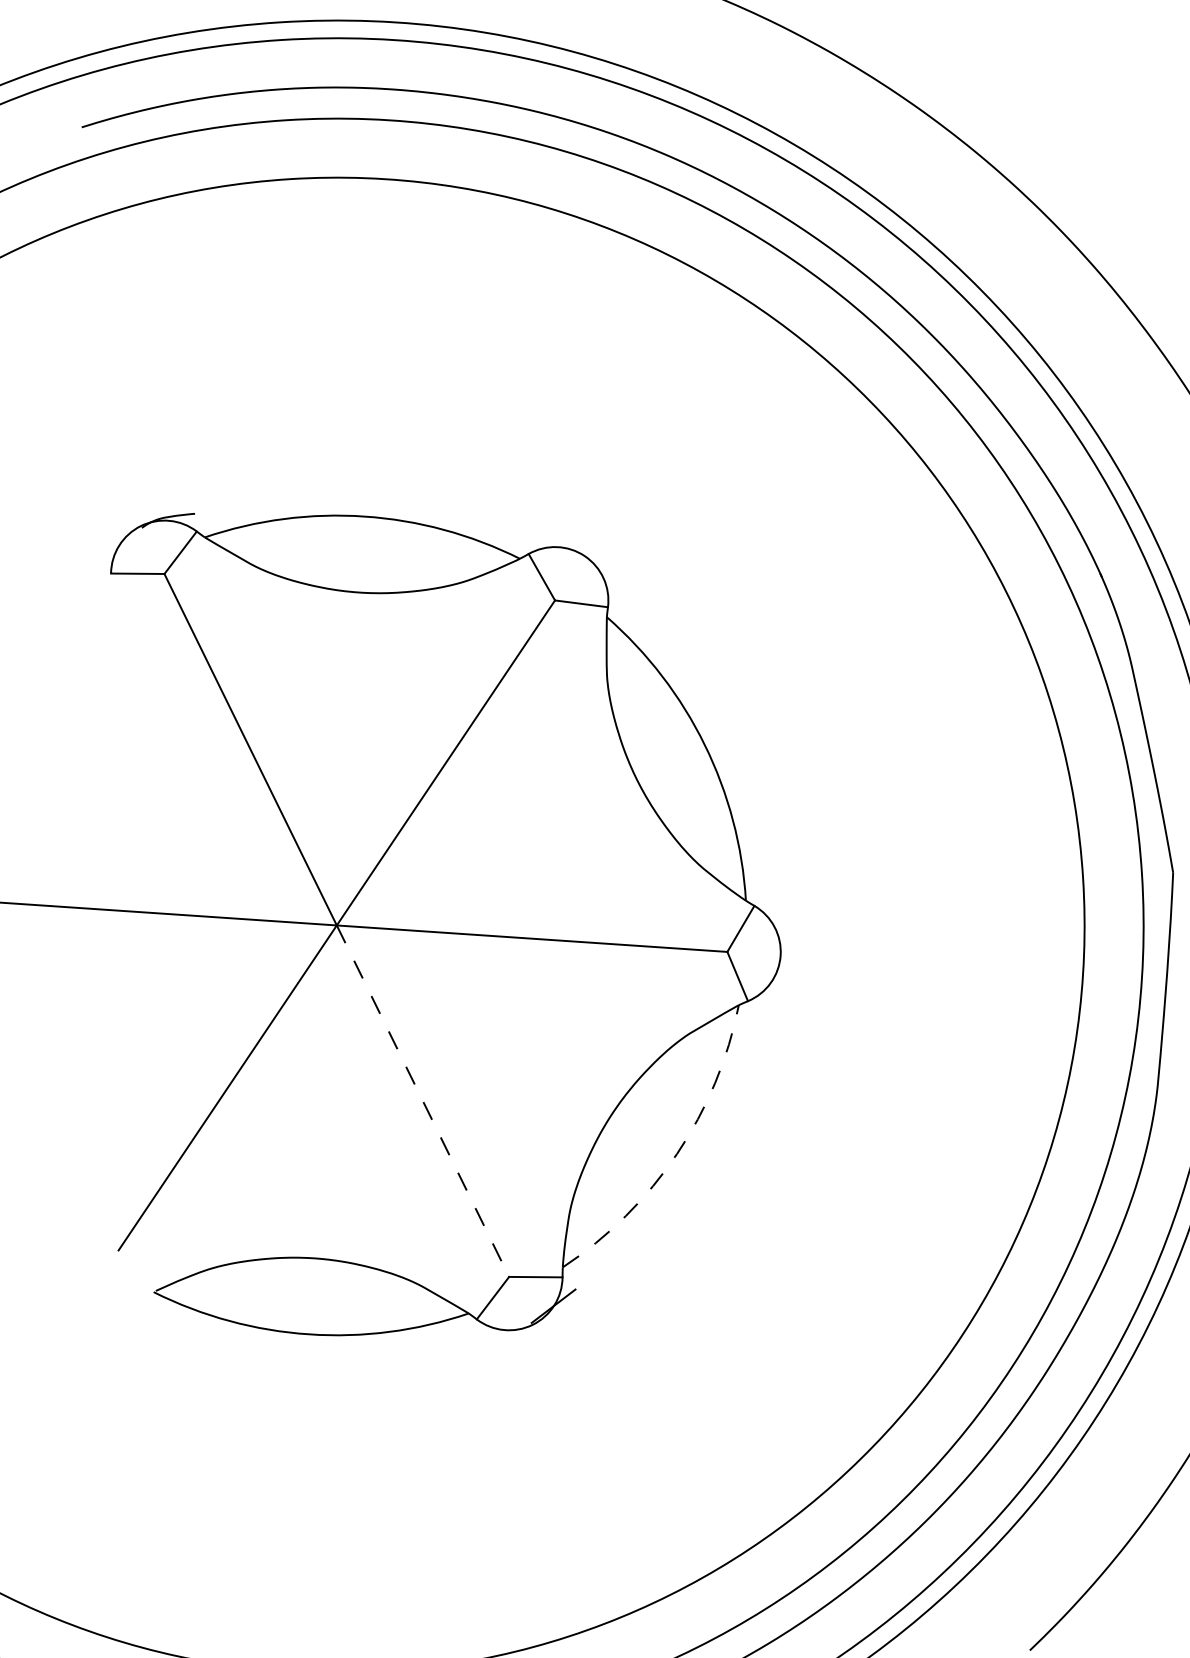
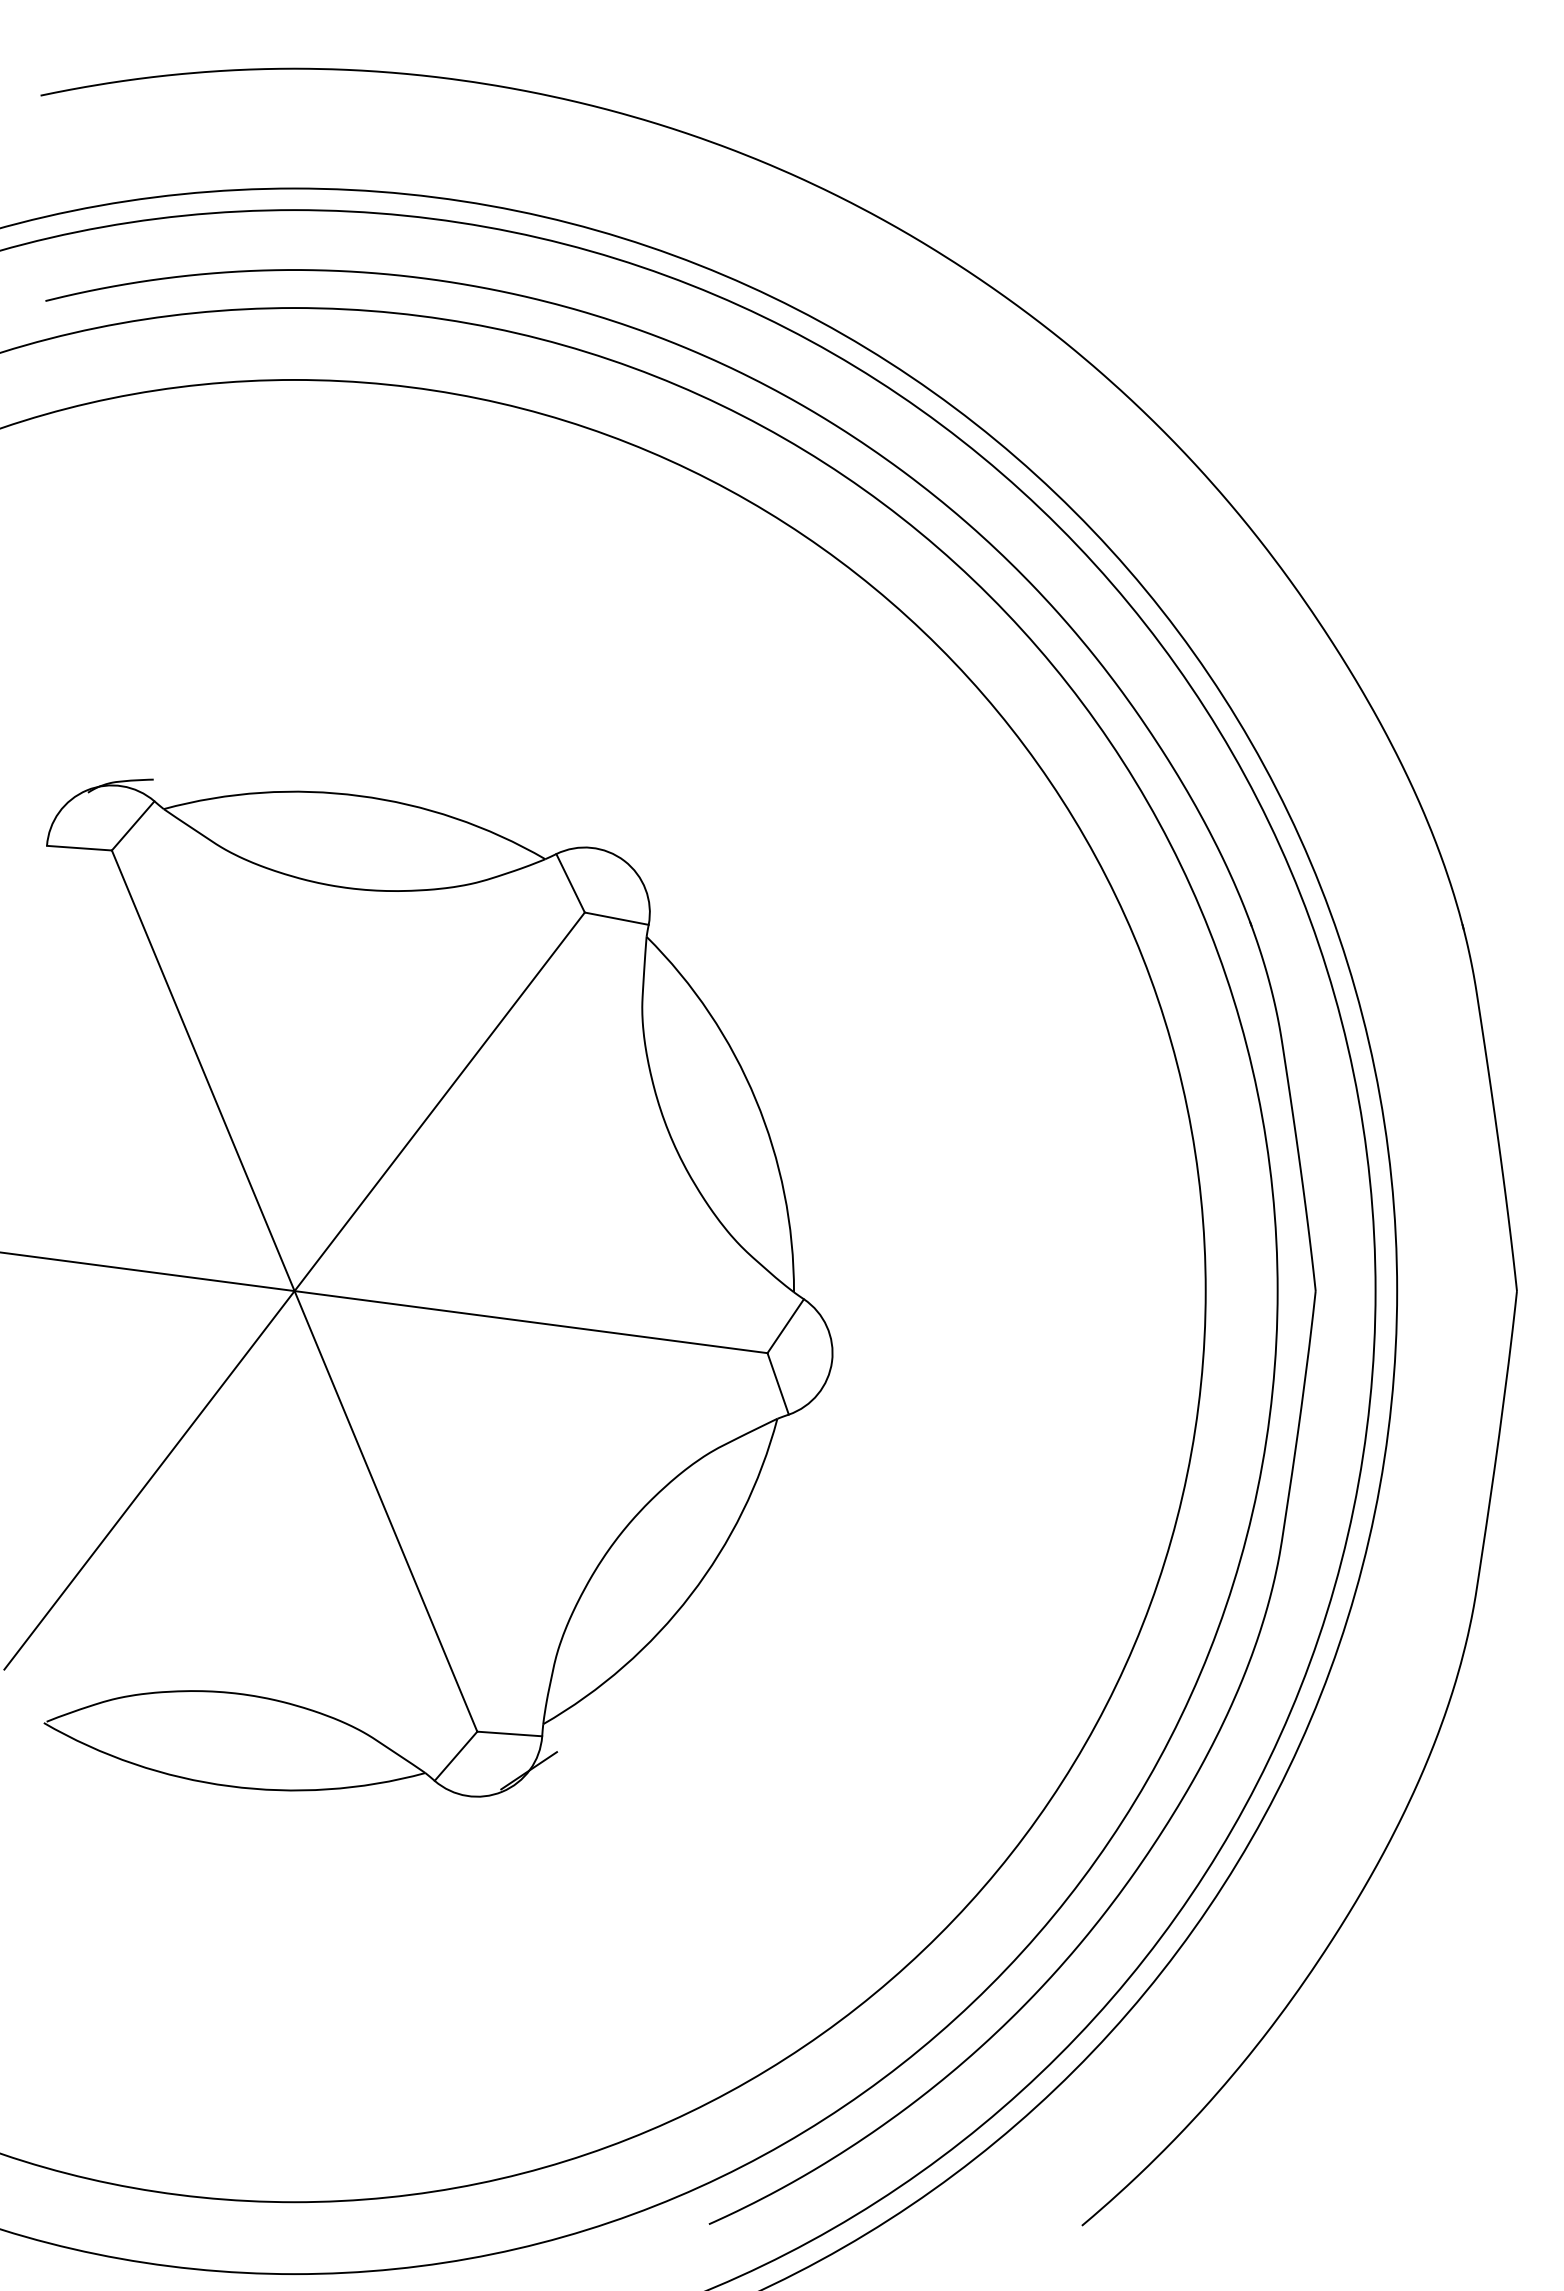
line: (423, 1101) -> (386, 1511), dashed -> solid
arc: (676, 1153) -> (690, 1594), dashed -> solid

